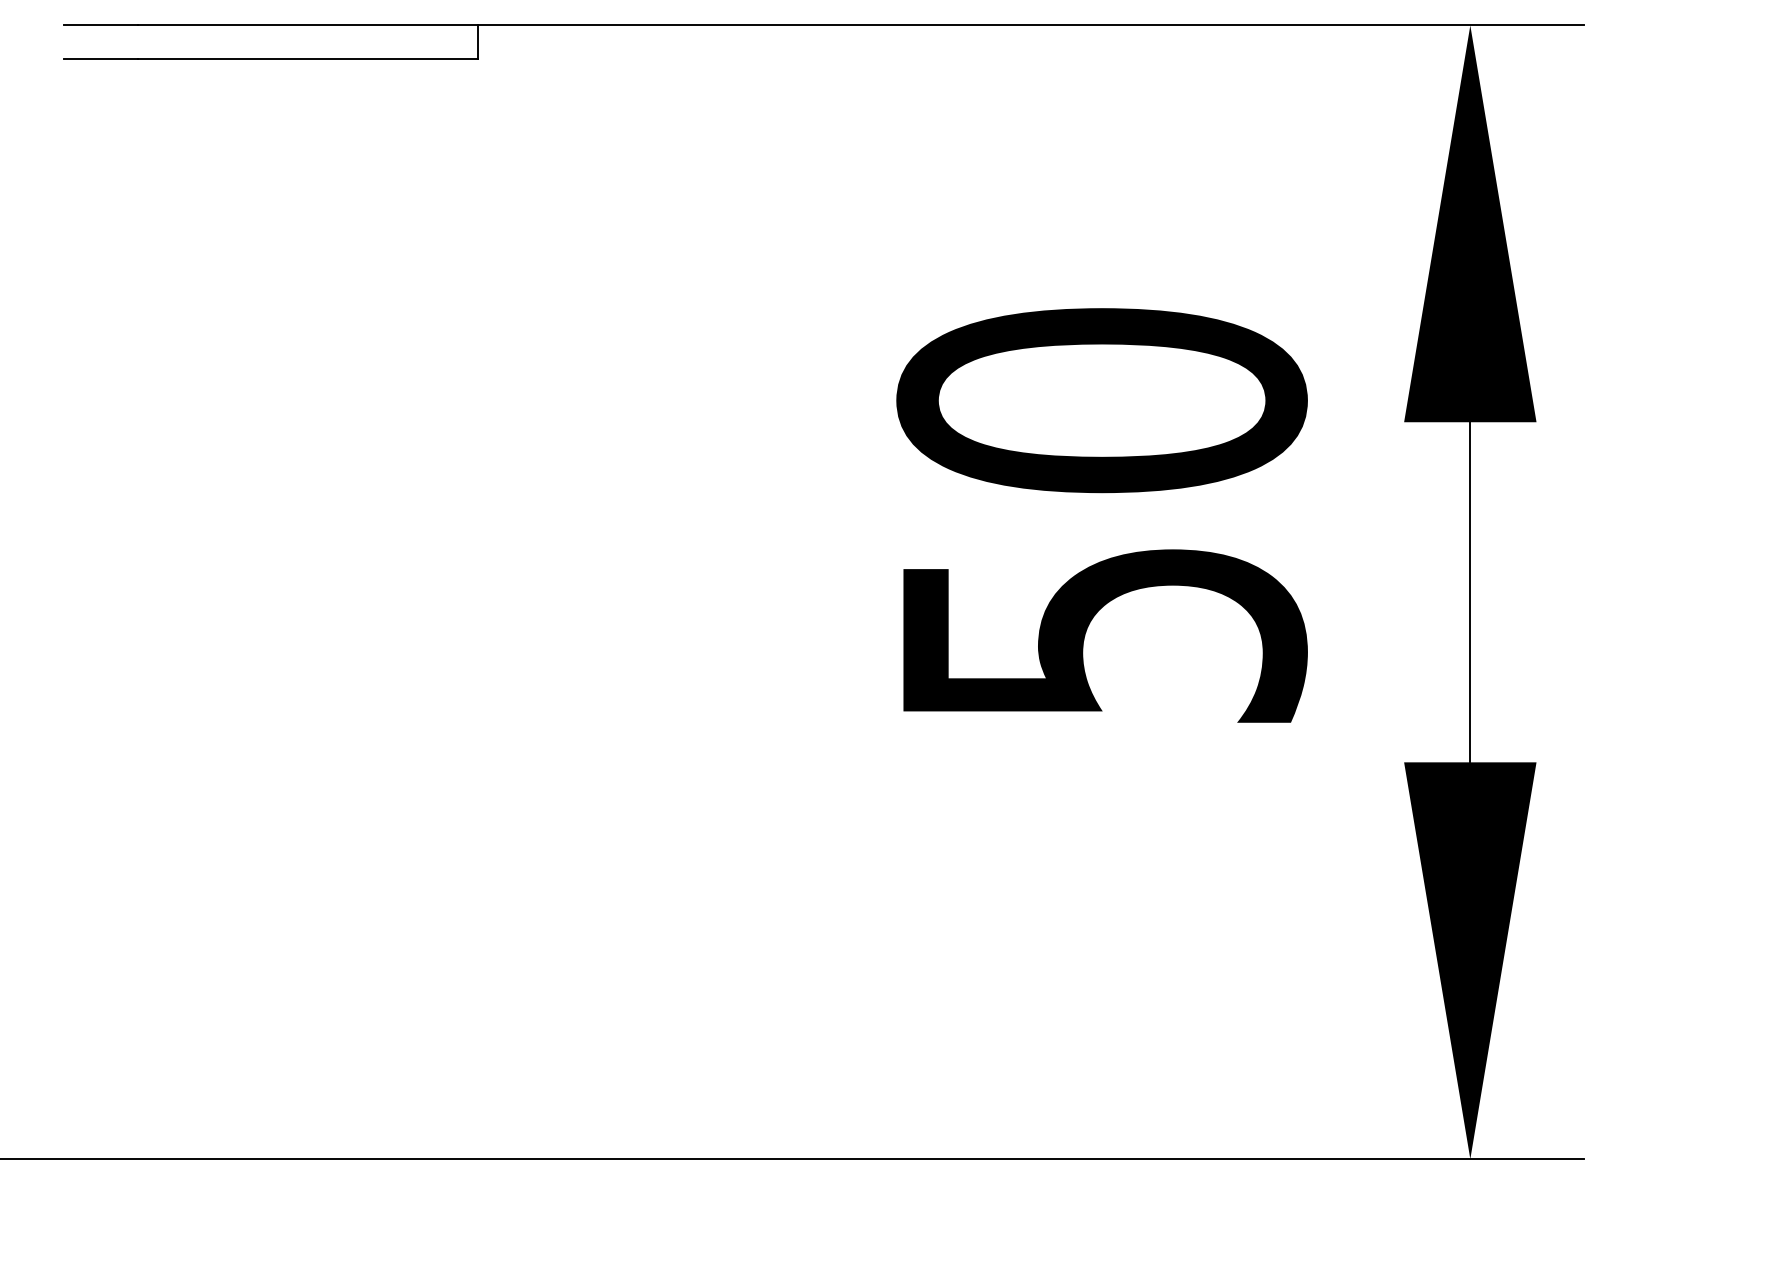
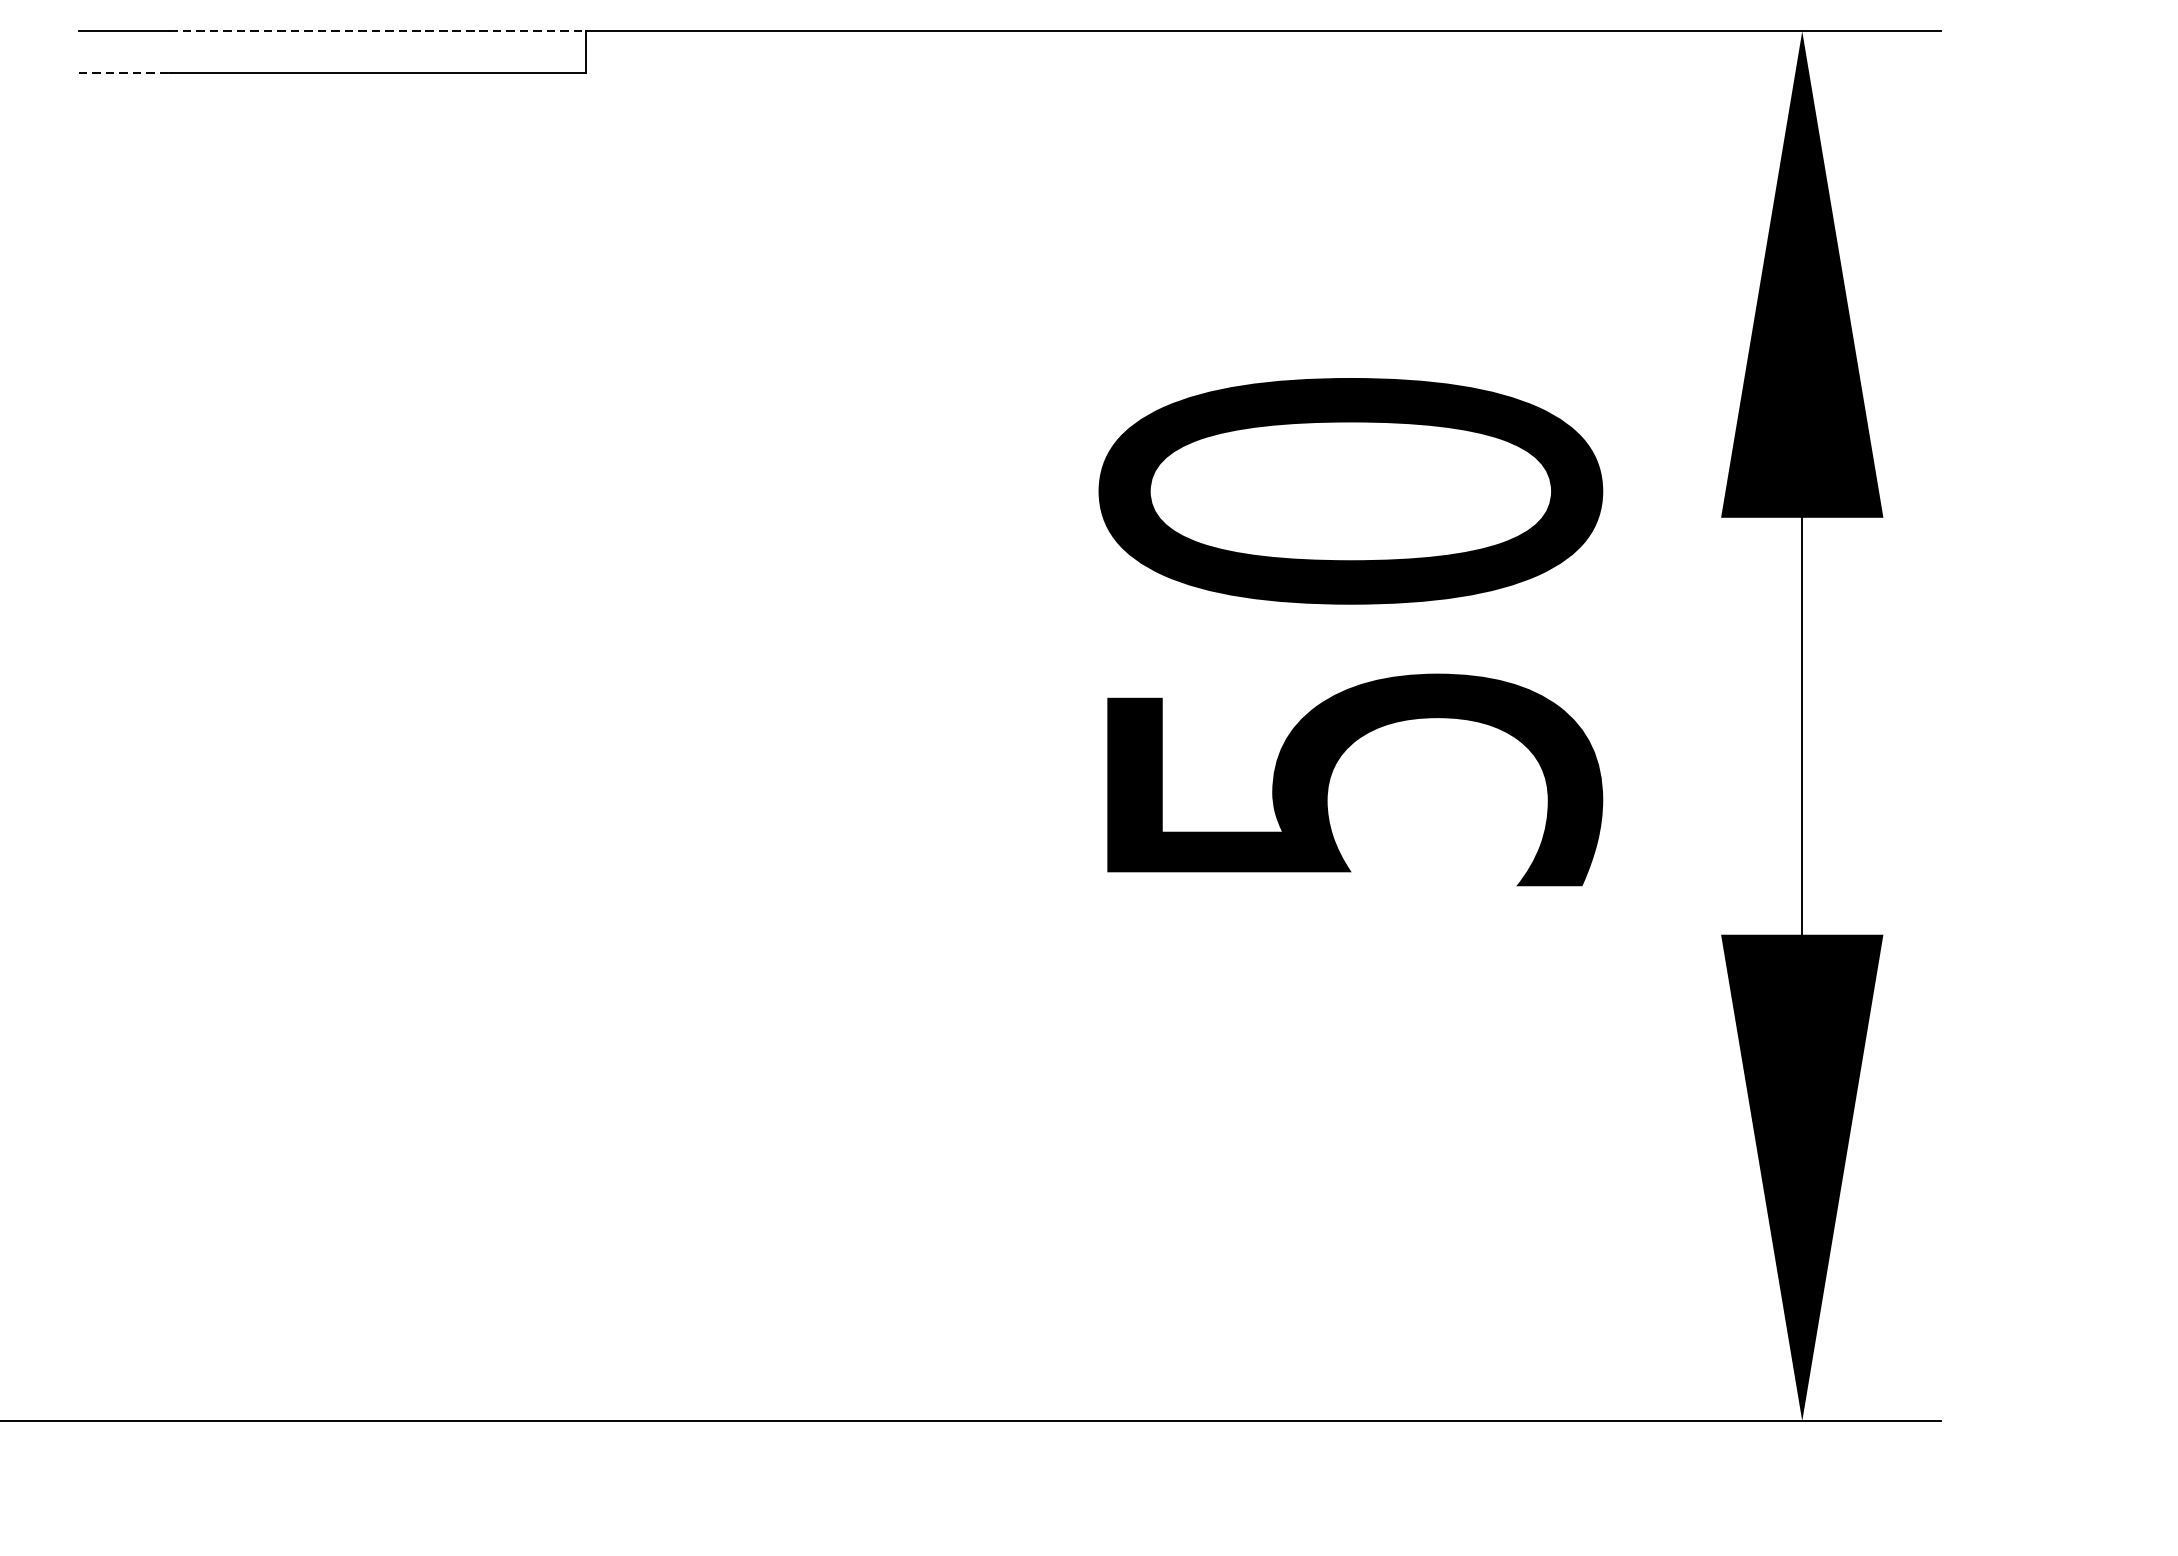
line: (308, 25) -> (377, 31), solid -> dashed
line: (101, 59) -> (124, 73), solid -> dashed

